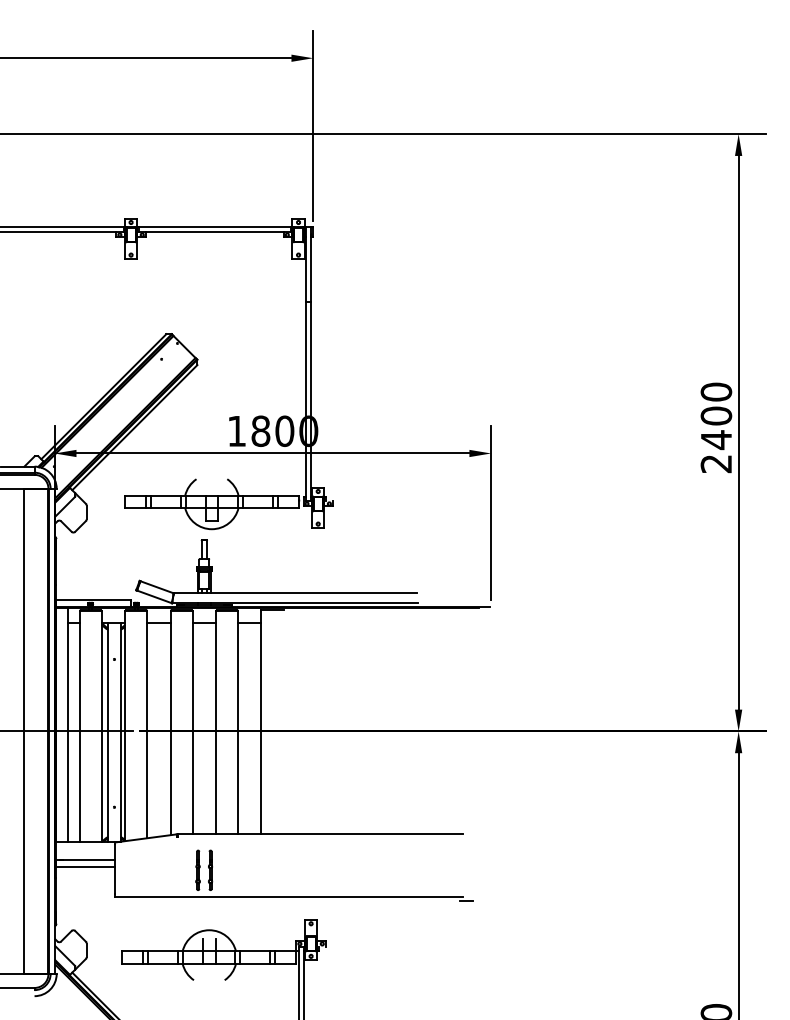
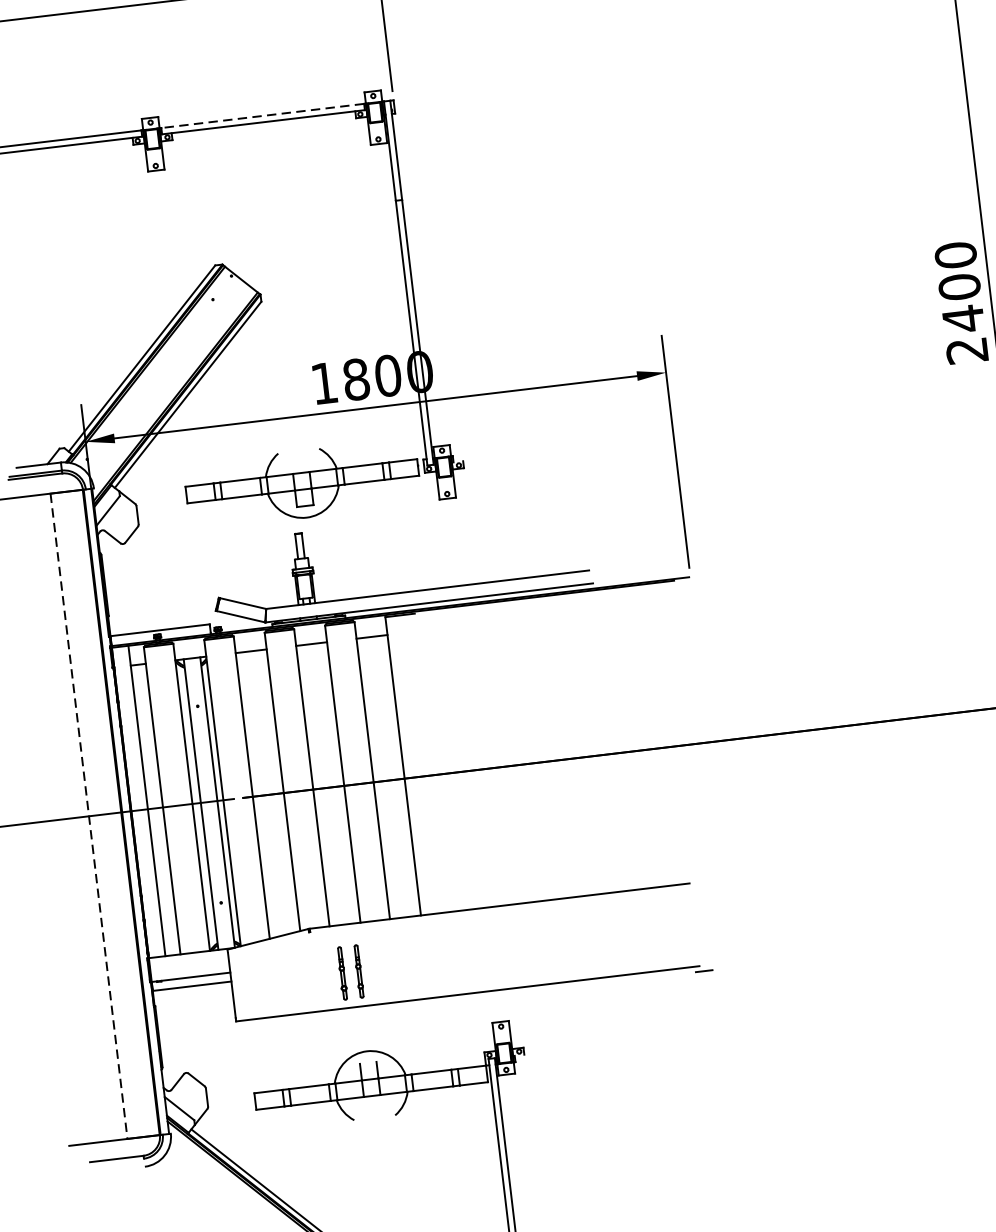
line: (214, 227) -> (262, 116), solid -> dashed
line: (24, 731) -> (89, 816), solid -> dashed

